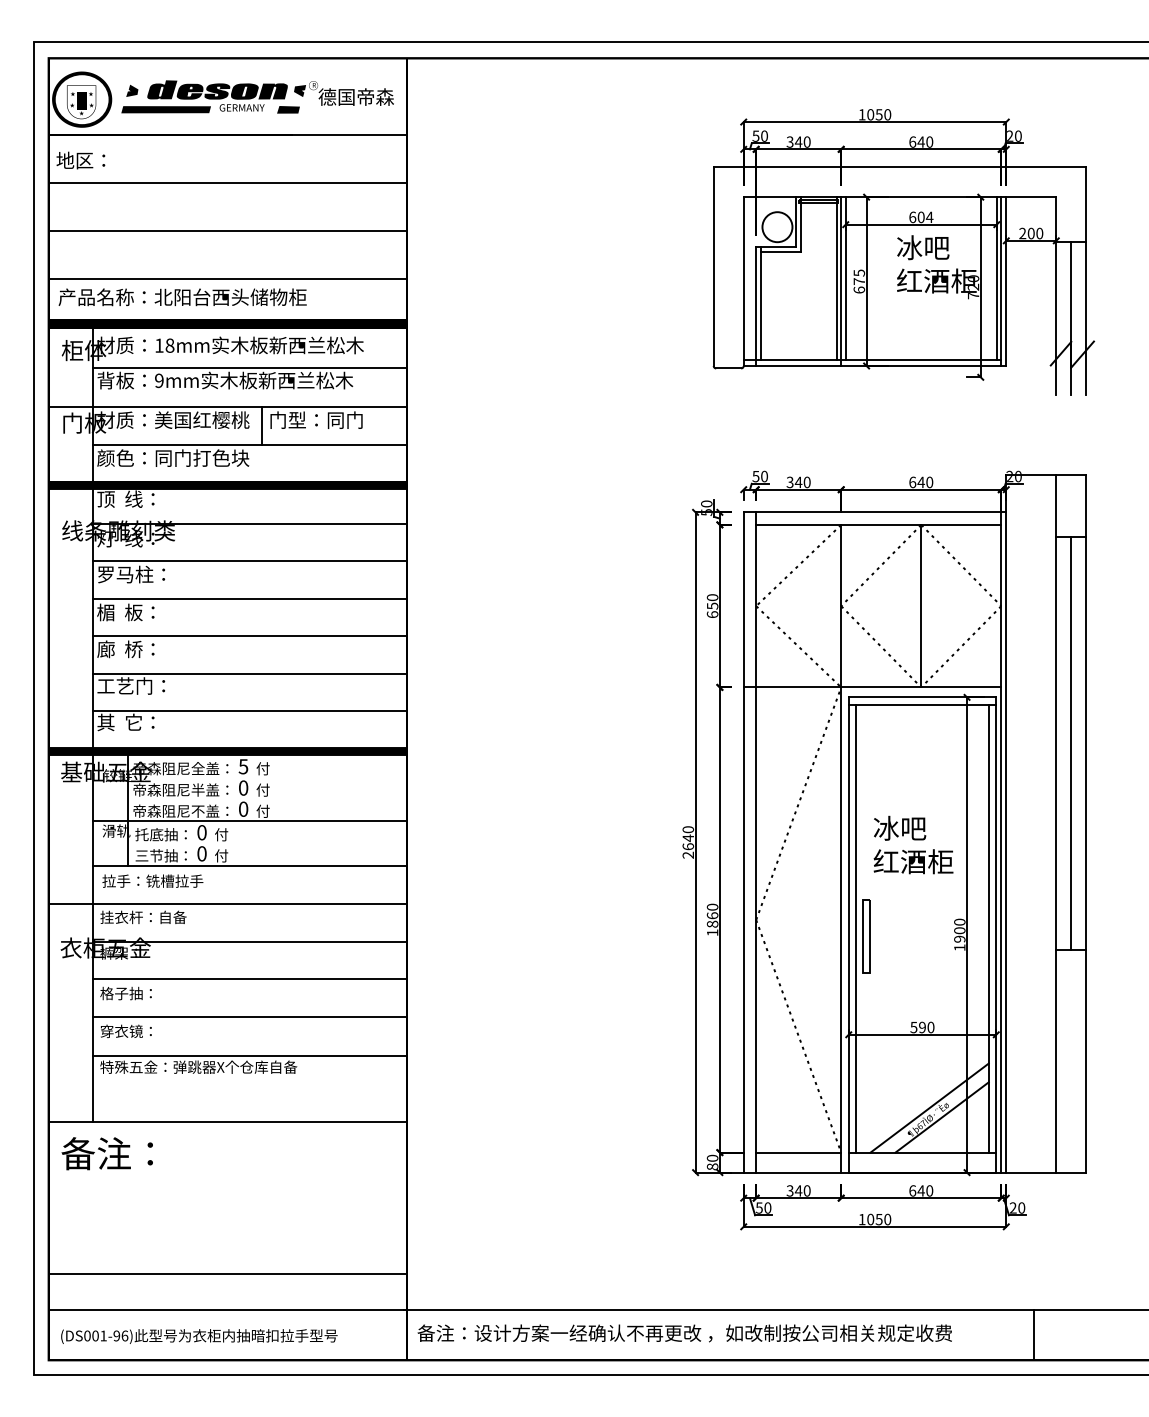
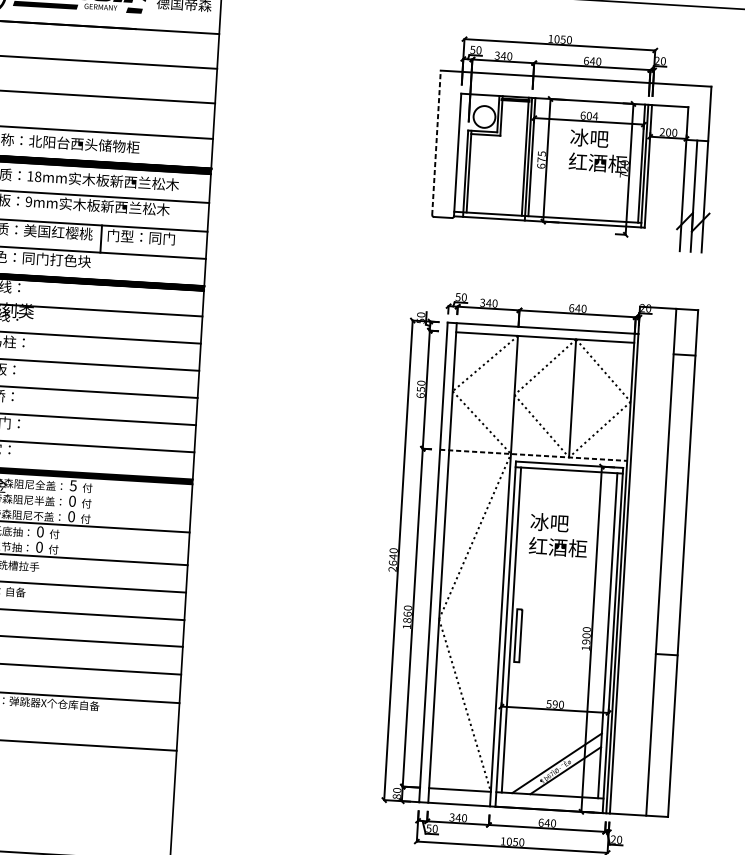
line: (713, 266) -> (436, 142), solid -> dashed
line: (872, 687) -> (533, 455), solid -> dashed
line: (1071, 743) -> (675, 504), removed
text: (913, 844) -> (558, 534), moved

